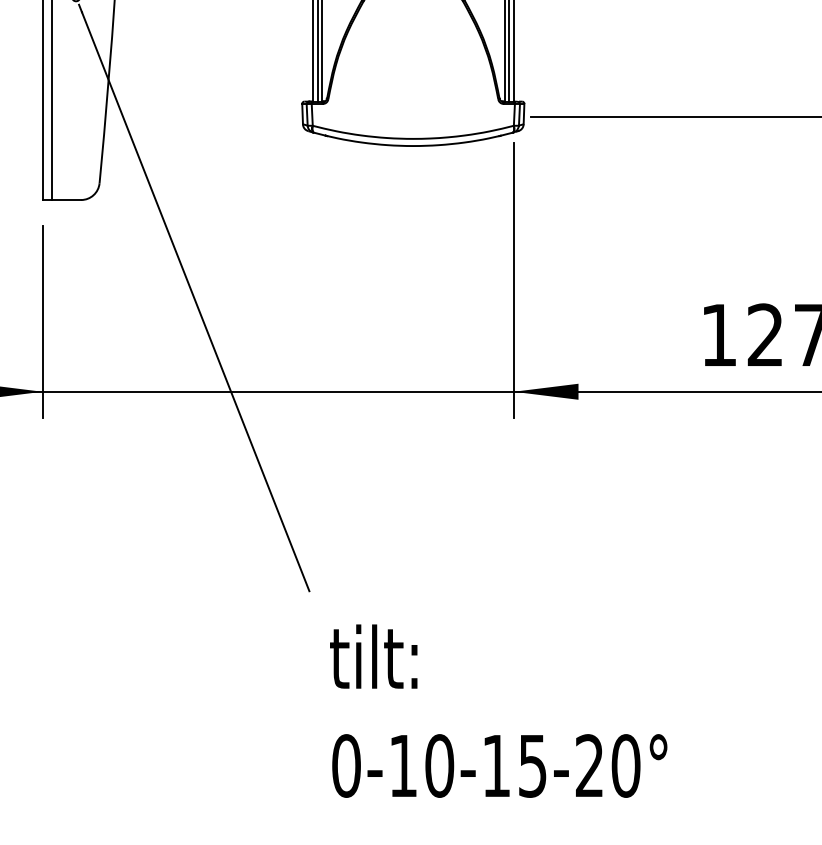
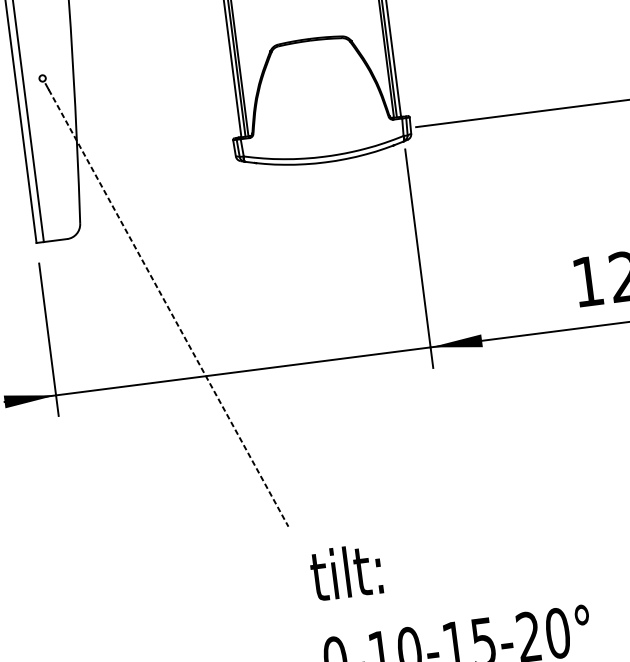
line: (195, 302) -> (168, 308), solid -> dashed

